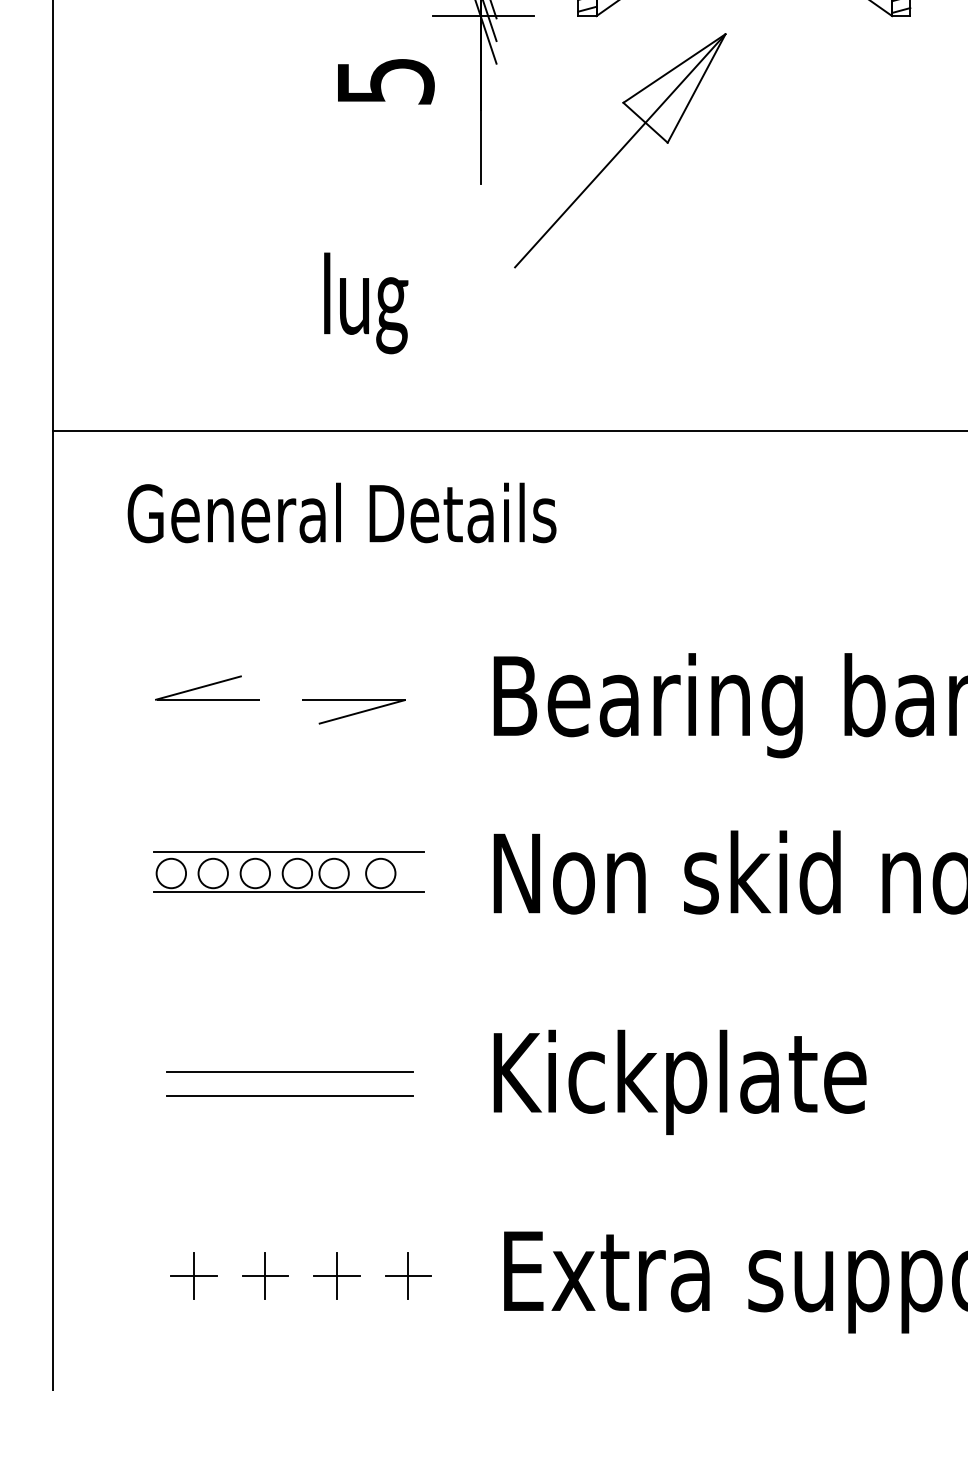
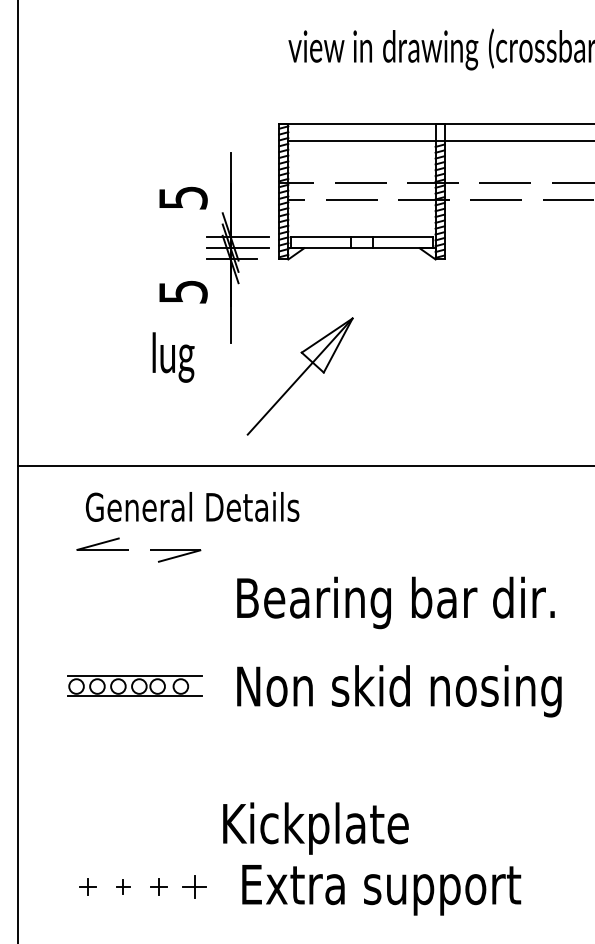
part: (618, 150) -> (299, 376), moved
text: (365, 303) -> (173, 357), moved
text: (341, 512) -> (192, 506), moved
part: (259, 698) -> (128, 549), moved
line: (289, 1072) -> (135, 785), removed
text: (679, 1082) -> (315, 828), moved
line: (289, 1096) -> (135, 797), removed
part: (193, 1274) -> (87, 886), size x0.7
part: (265, 1274) -> (123, 886), size x0.6
part: (335, 1274) -> (158, 886), size x0.7

